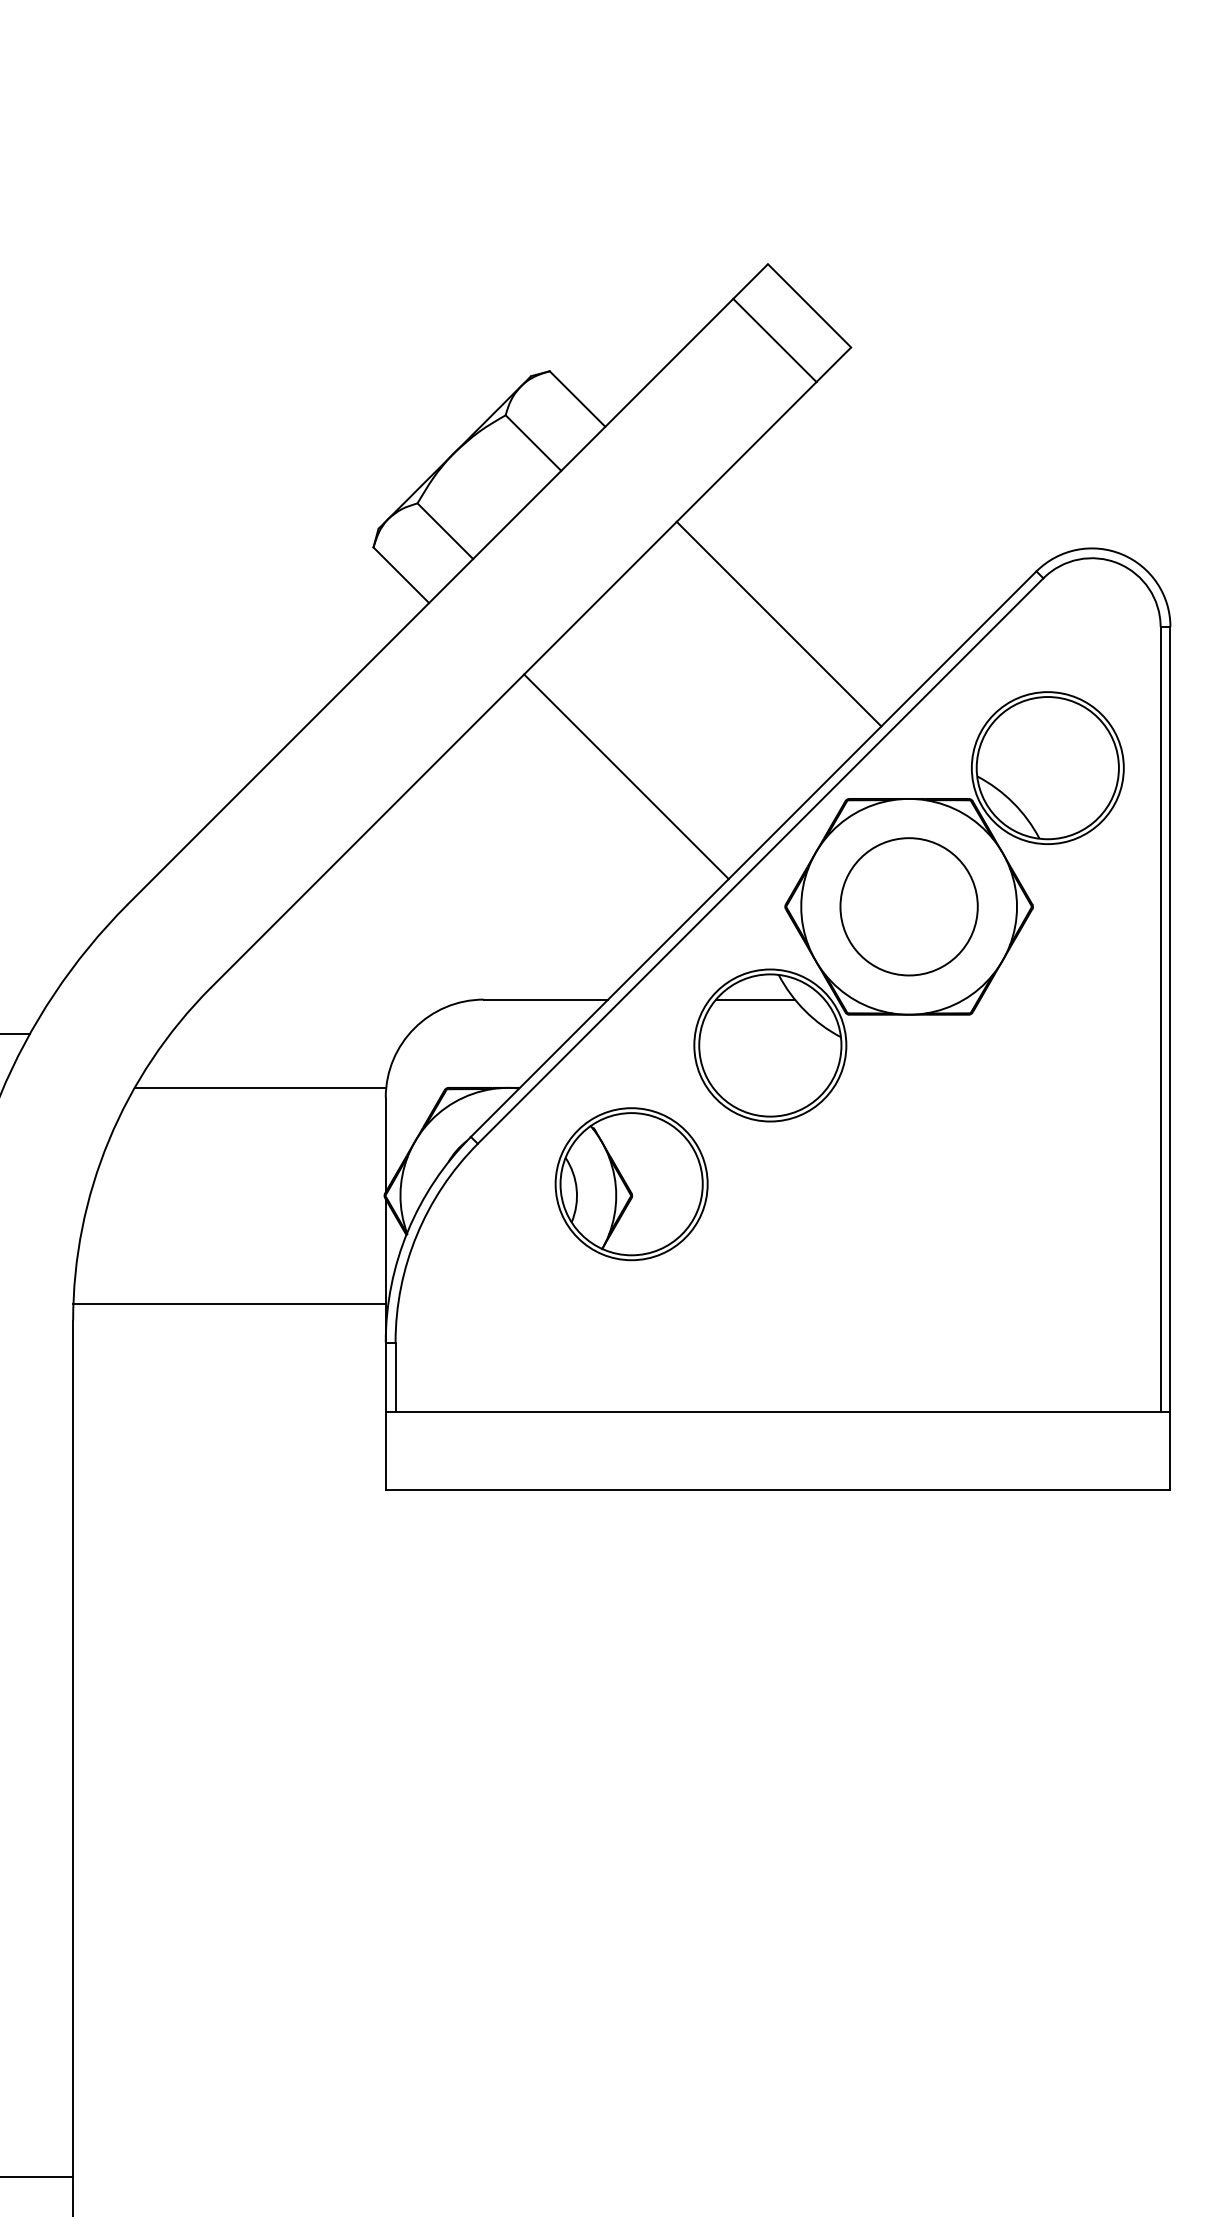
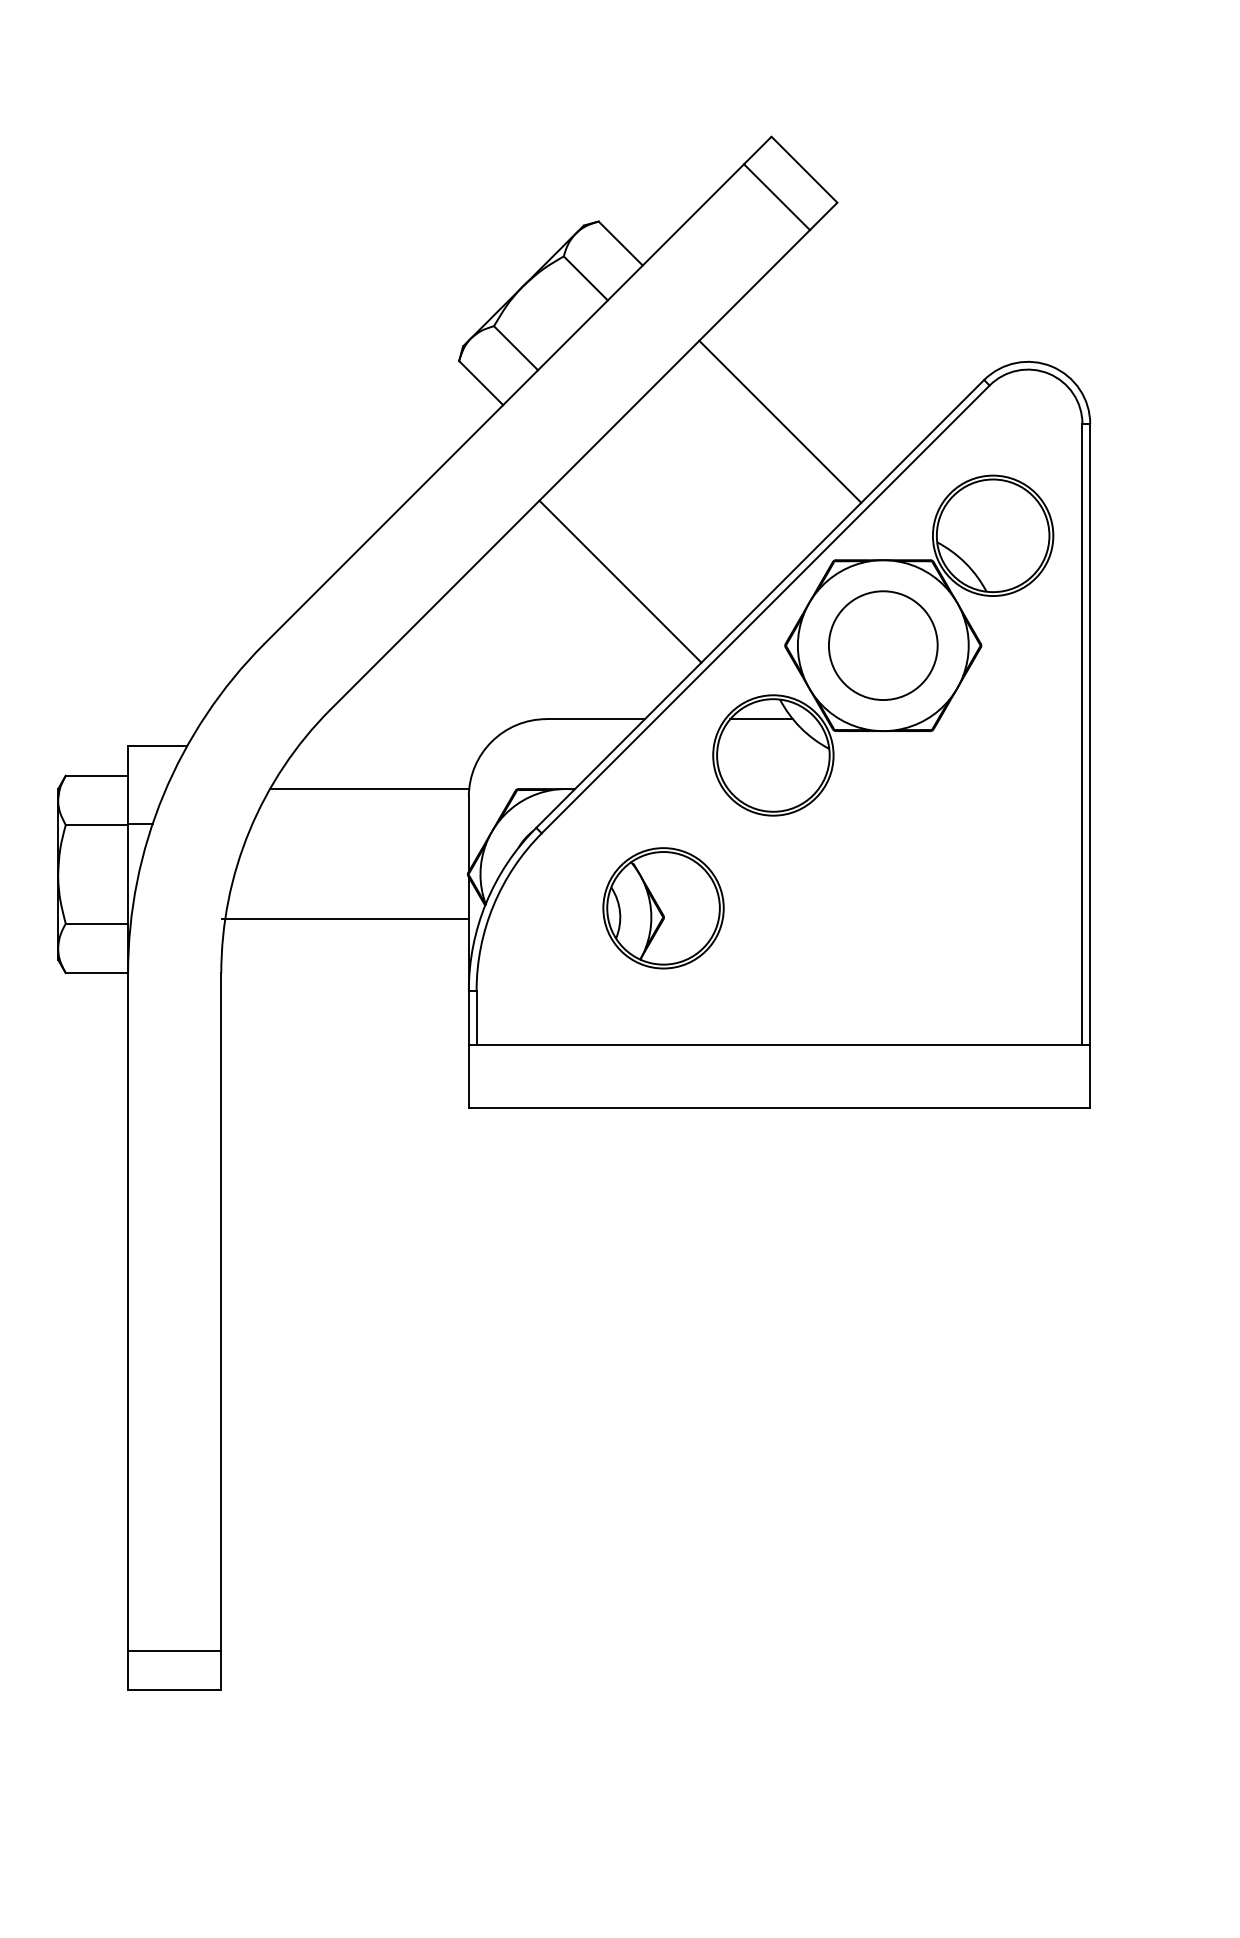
line: (626, 776) -> (620, 581), moved
part: (631, 1184) -> (663, 908), moved
line: (228, 1303) -> (344, 918), moved

